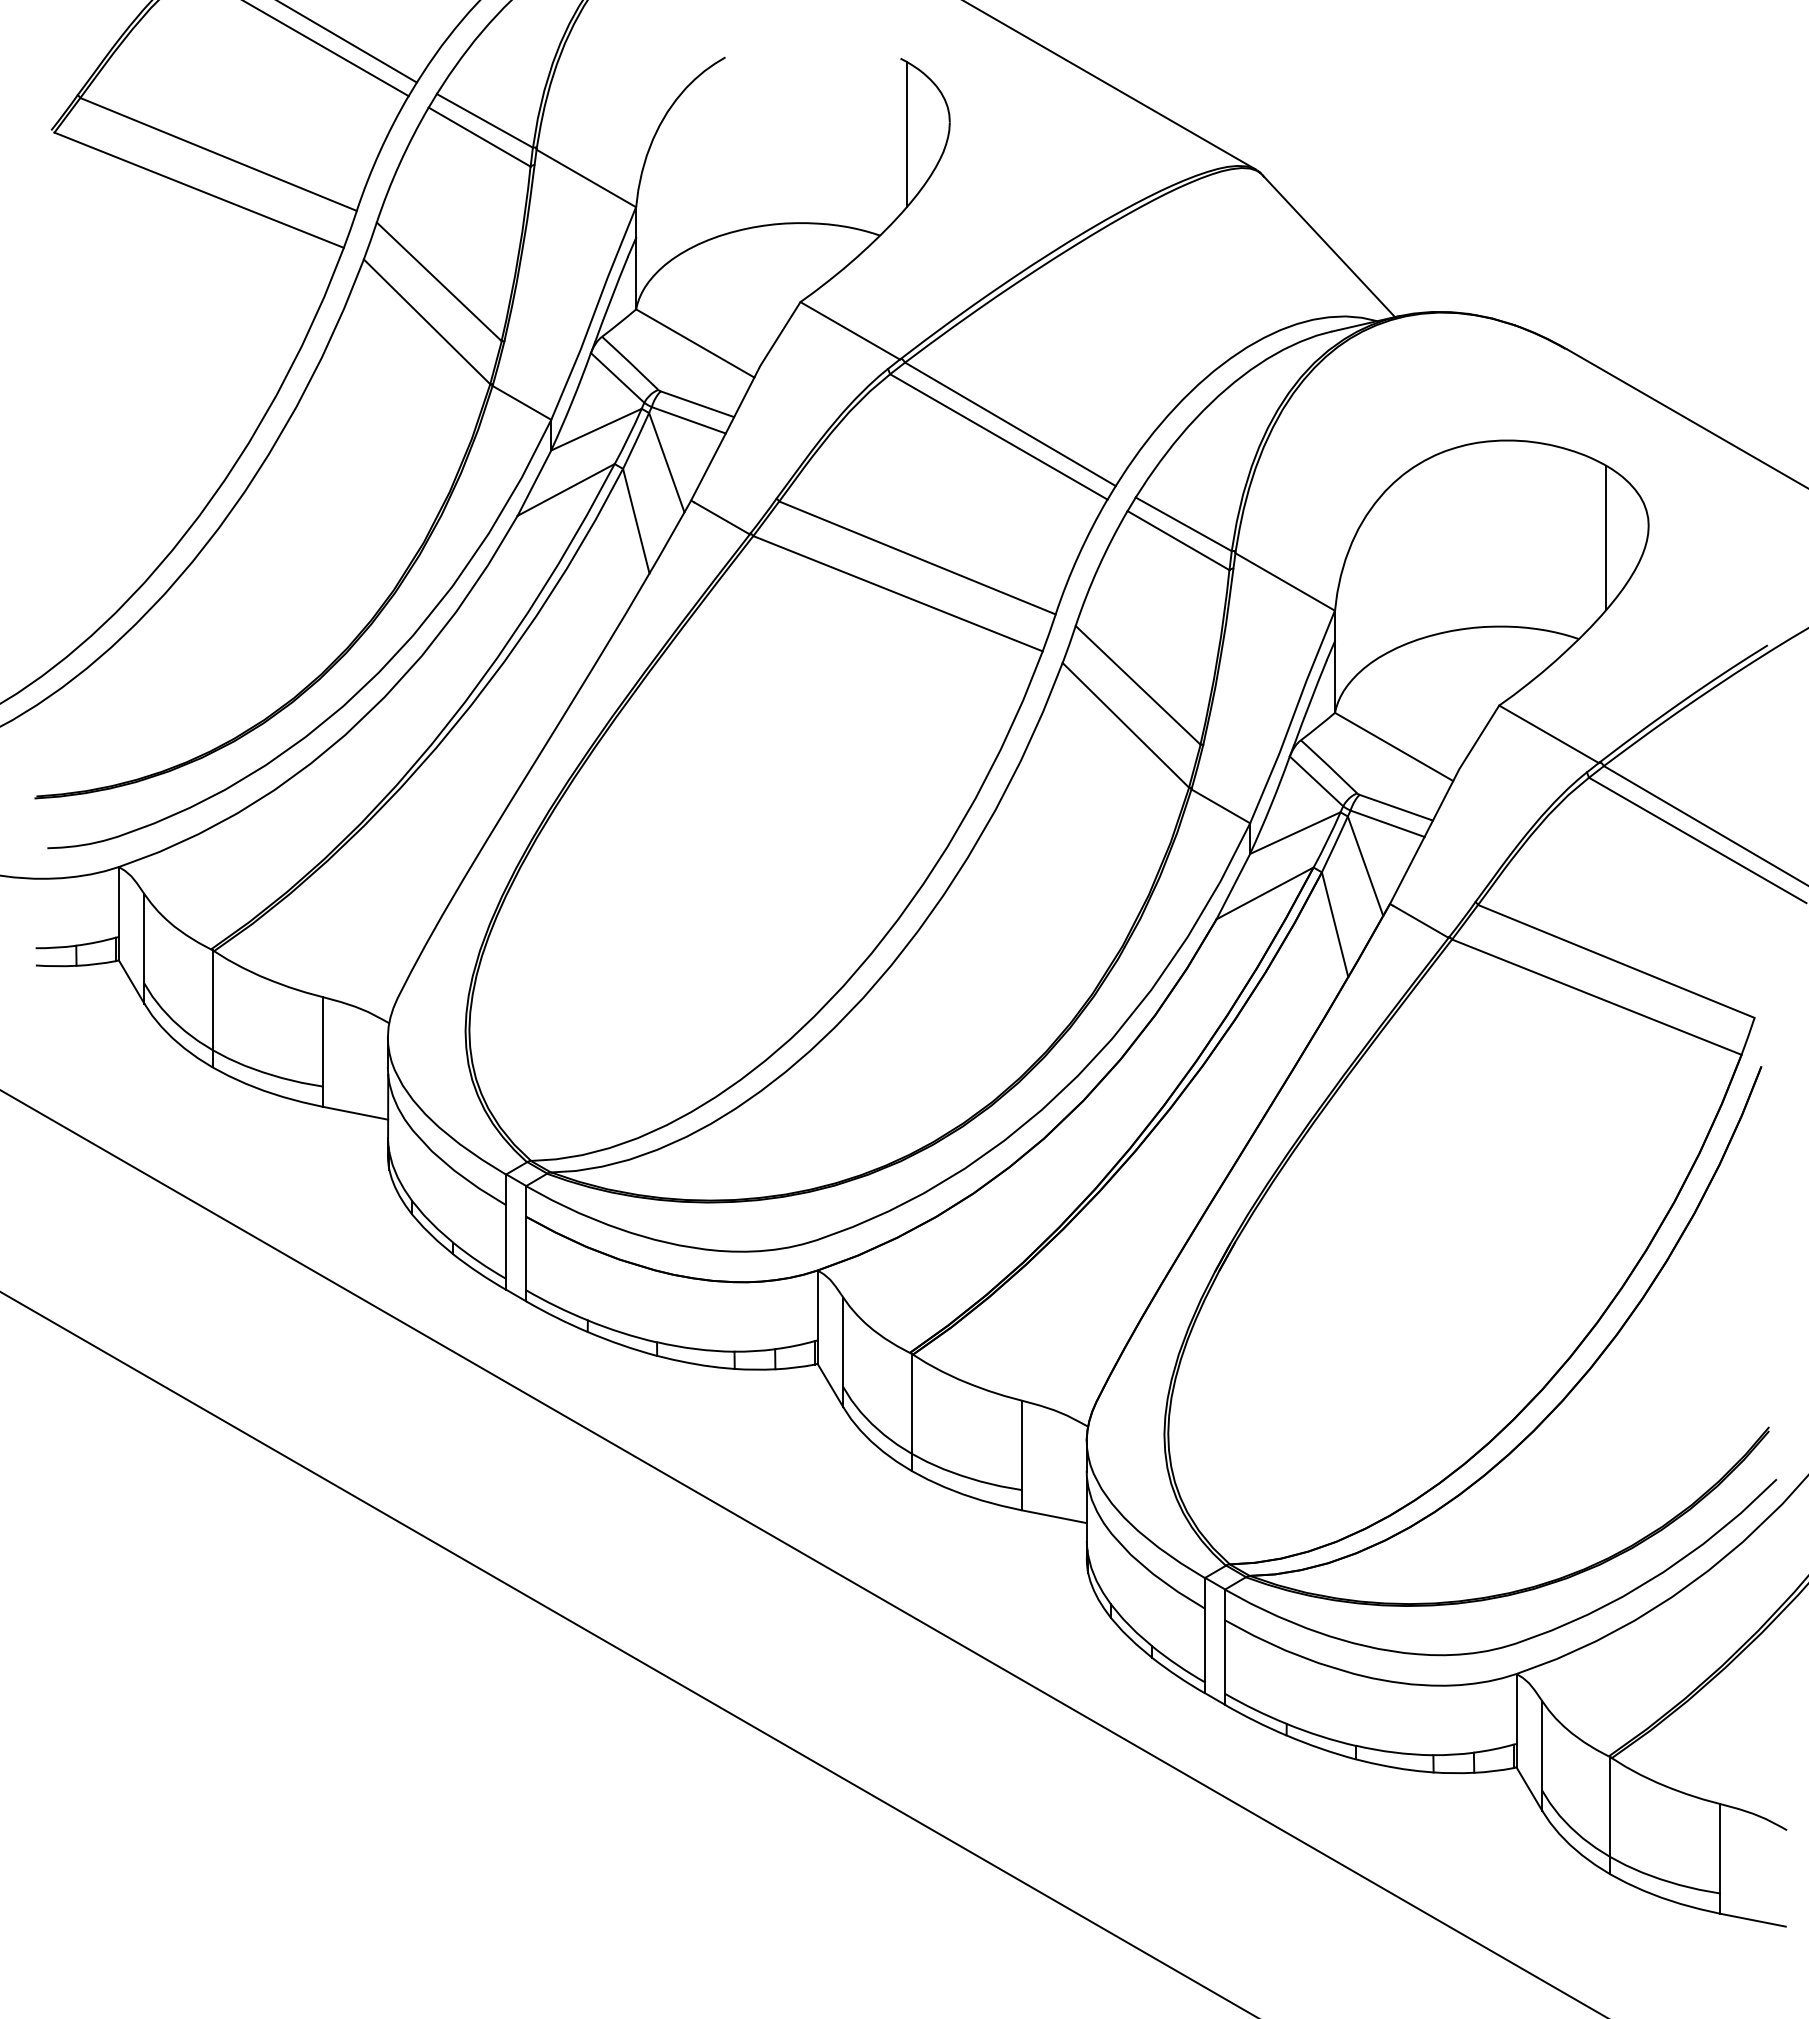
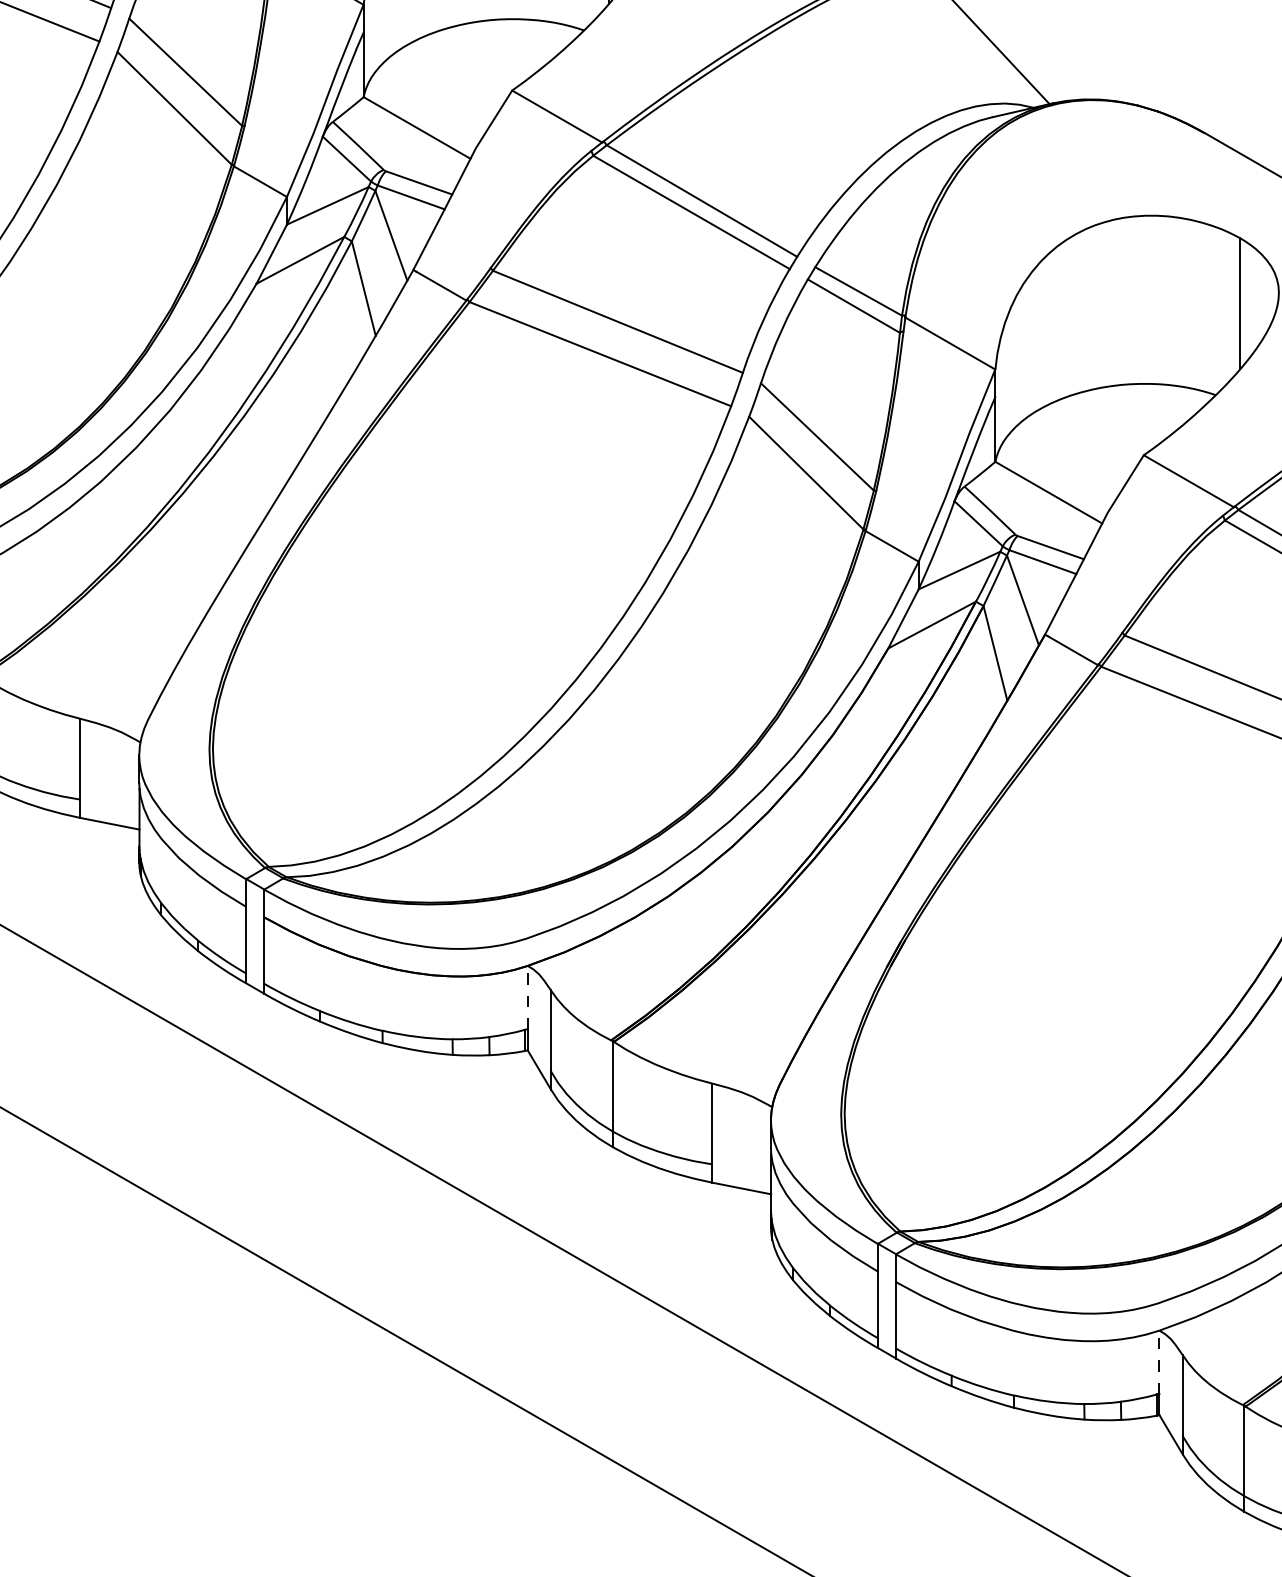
line: (817, 1305) -> (527, 997), solid -> dashed
line: (1516, 1708) -> (1159, 1361), solid -> dashed

